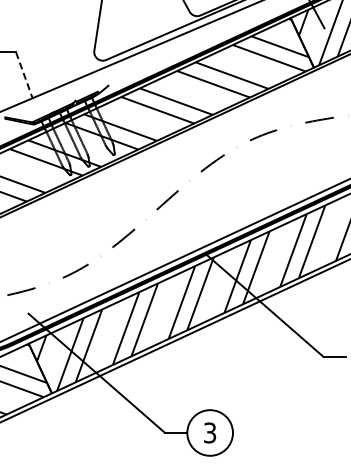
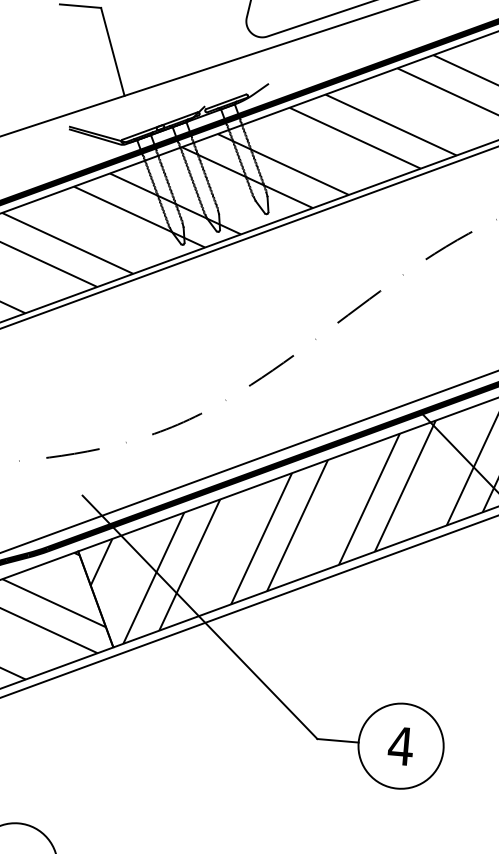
line: (24, 75) -> (113, 52), dashed -> solid
text: (209, 432) -> (399, 745), 3 -> 4

